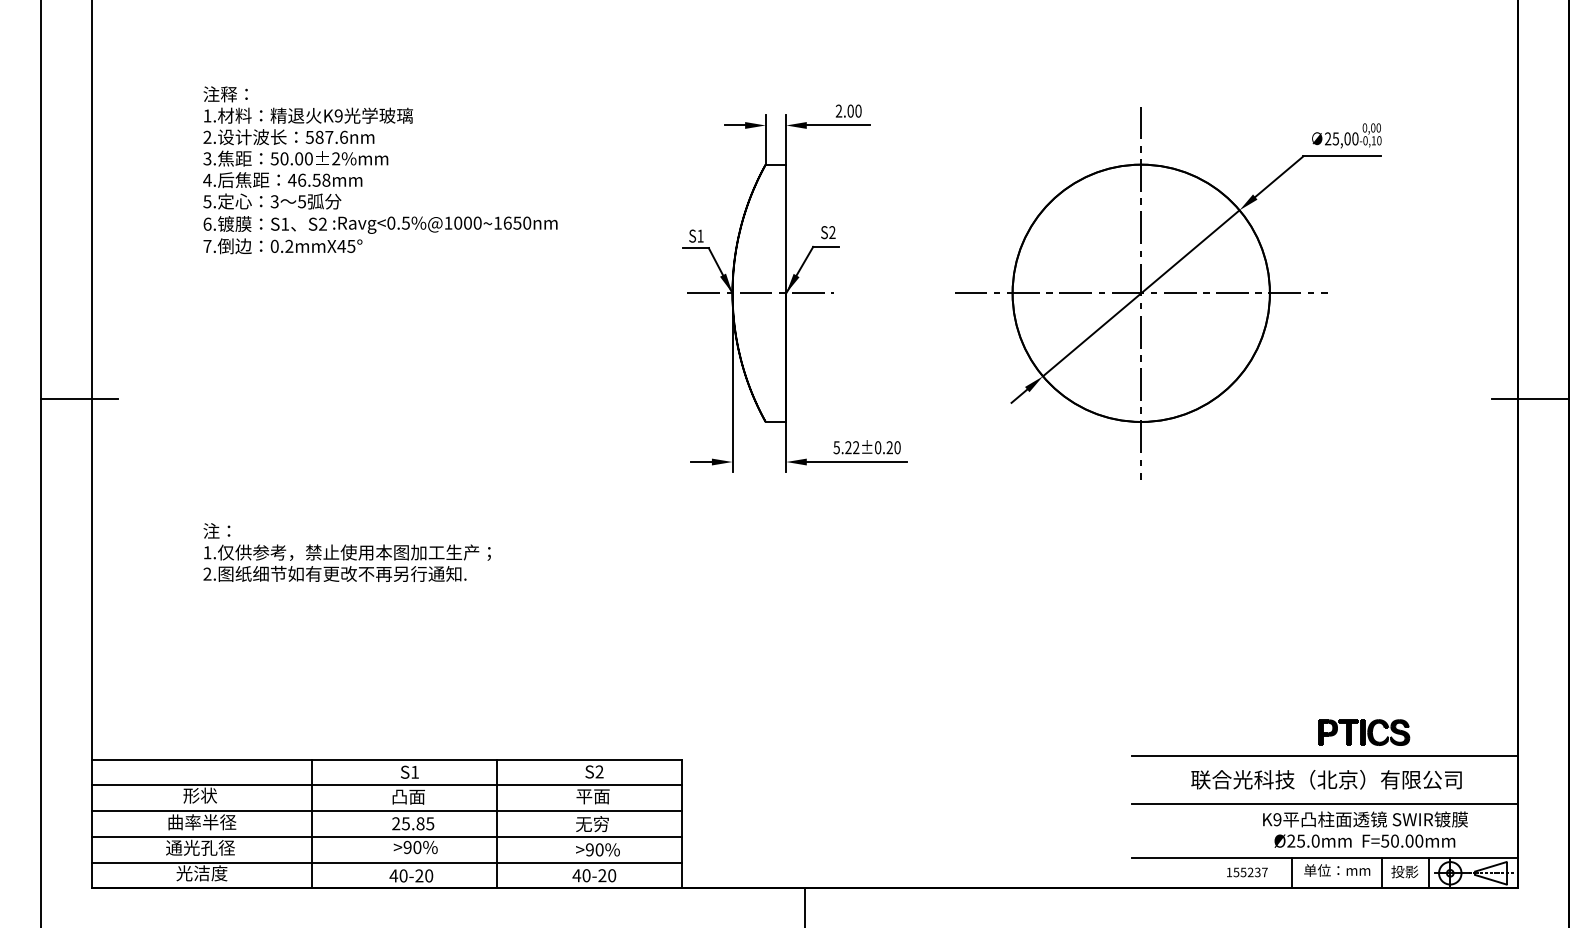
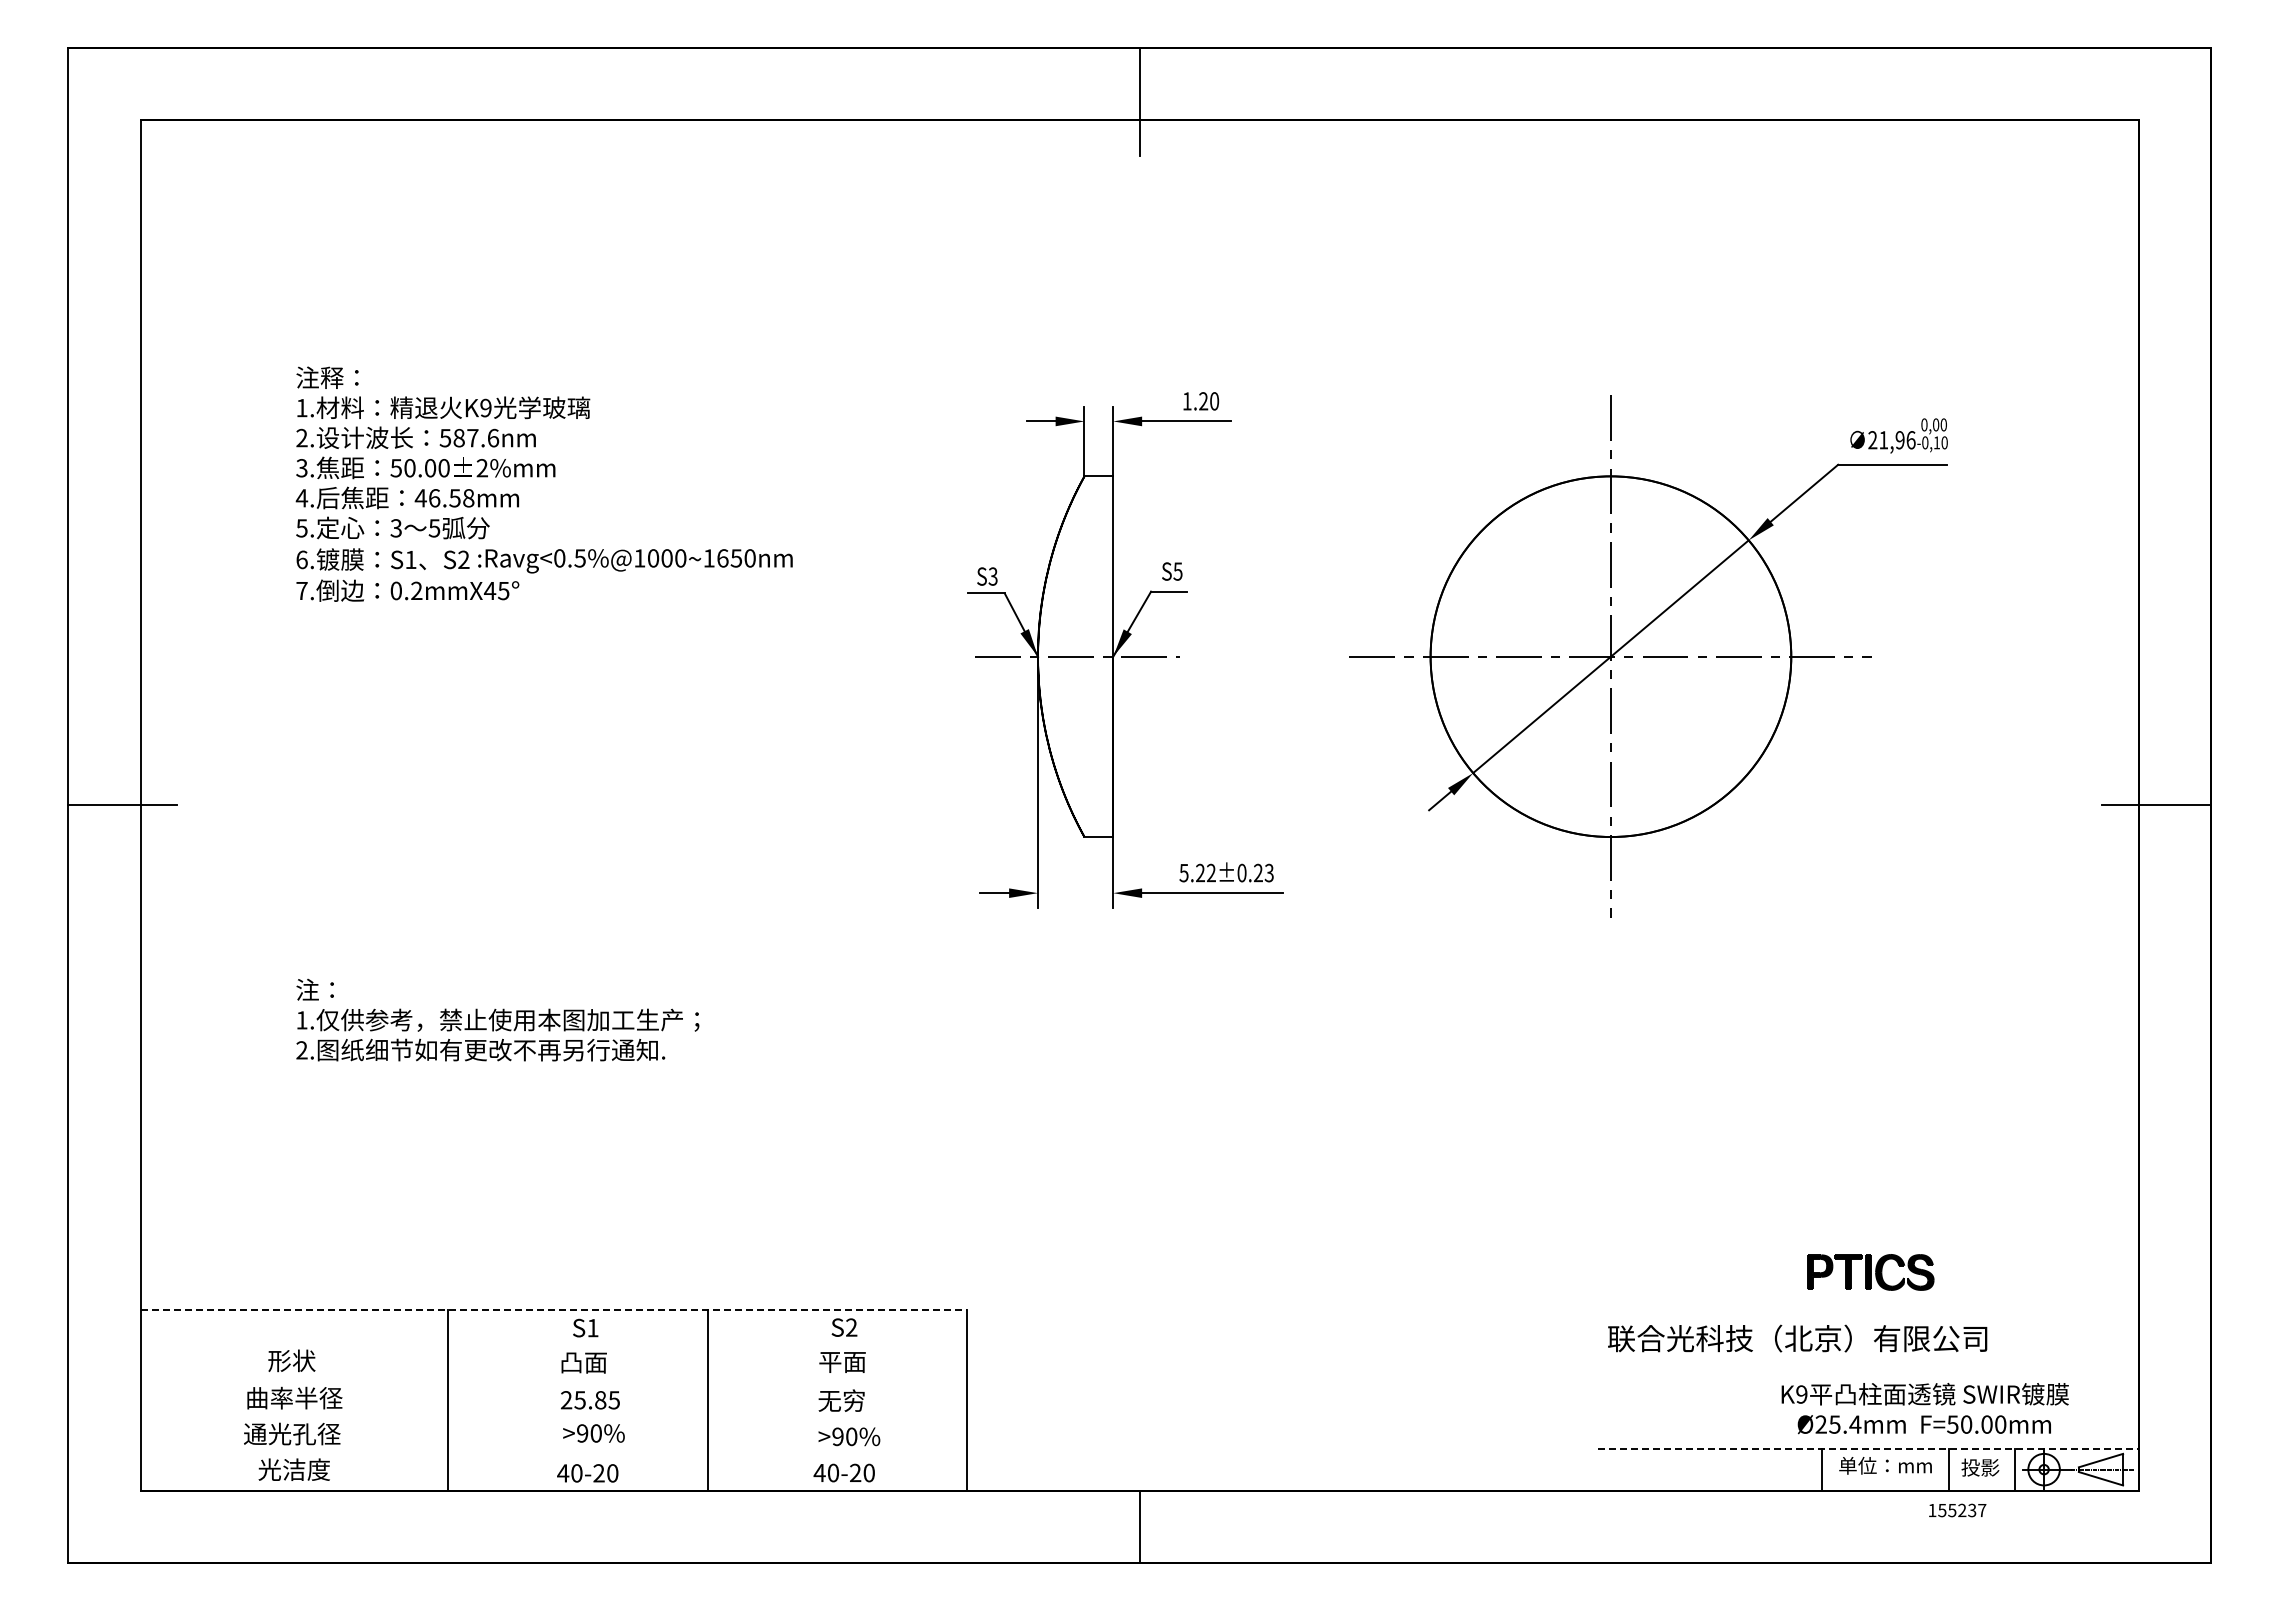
text: (844, 111) -> (1195, 401), 2.00 -> 1.20
text: (1345, 139) -> (1897, 440), 25,00 -> 21,96
text: (832, 232) -> (1177, 571), S2 -> S5
text: (700, 236) -> (992, 576), S1 -> S3
text: (896, 447) -> (1268, 873), 5.22±0.20 -> 5.22±0.23
part: (1364, 732) -> (1870, 1272), moved
line: (1324, 756) -> (1867, 1305), removed
line: (387, 759) -> (554, 1310), solid -> dashed
text: (1326, 779) -> (1797, 1338), moved
line: (386, 785) -> (553, 1346), removed
line: (1324, 803) -> (1867, 1372), removed
line: (386, 811) -> (553, 1382), removed
line: (386, 836) -> (553, 1418), removed
text: (1315, 841) -> (1855, 1424), Ø25.0mm -> Ø25.4mm
line: (1325, 858) -> (1868, 1448), solid -> dashed
line: (386, 862) -> (553, 1454), removed
text: (1247, 872) -> (1957, 1510), moved

